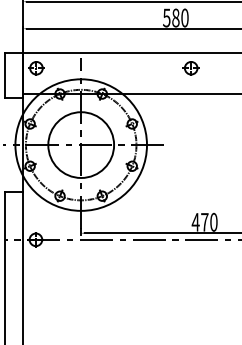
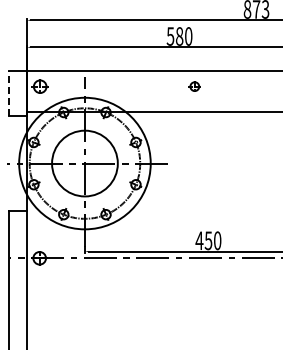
part: (190, 68) -> (194, 86), size x0.7
line: (4, 75) -> (8, 93), solid -> dashed
text: (204, 222) -> (208, 240), 470 -> 450

